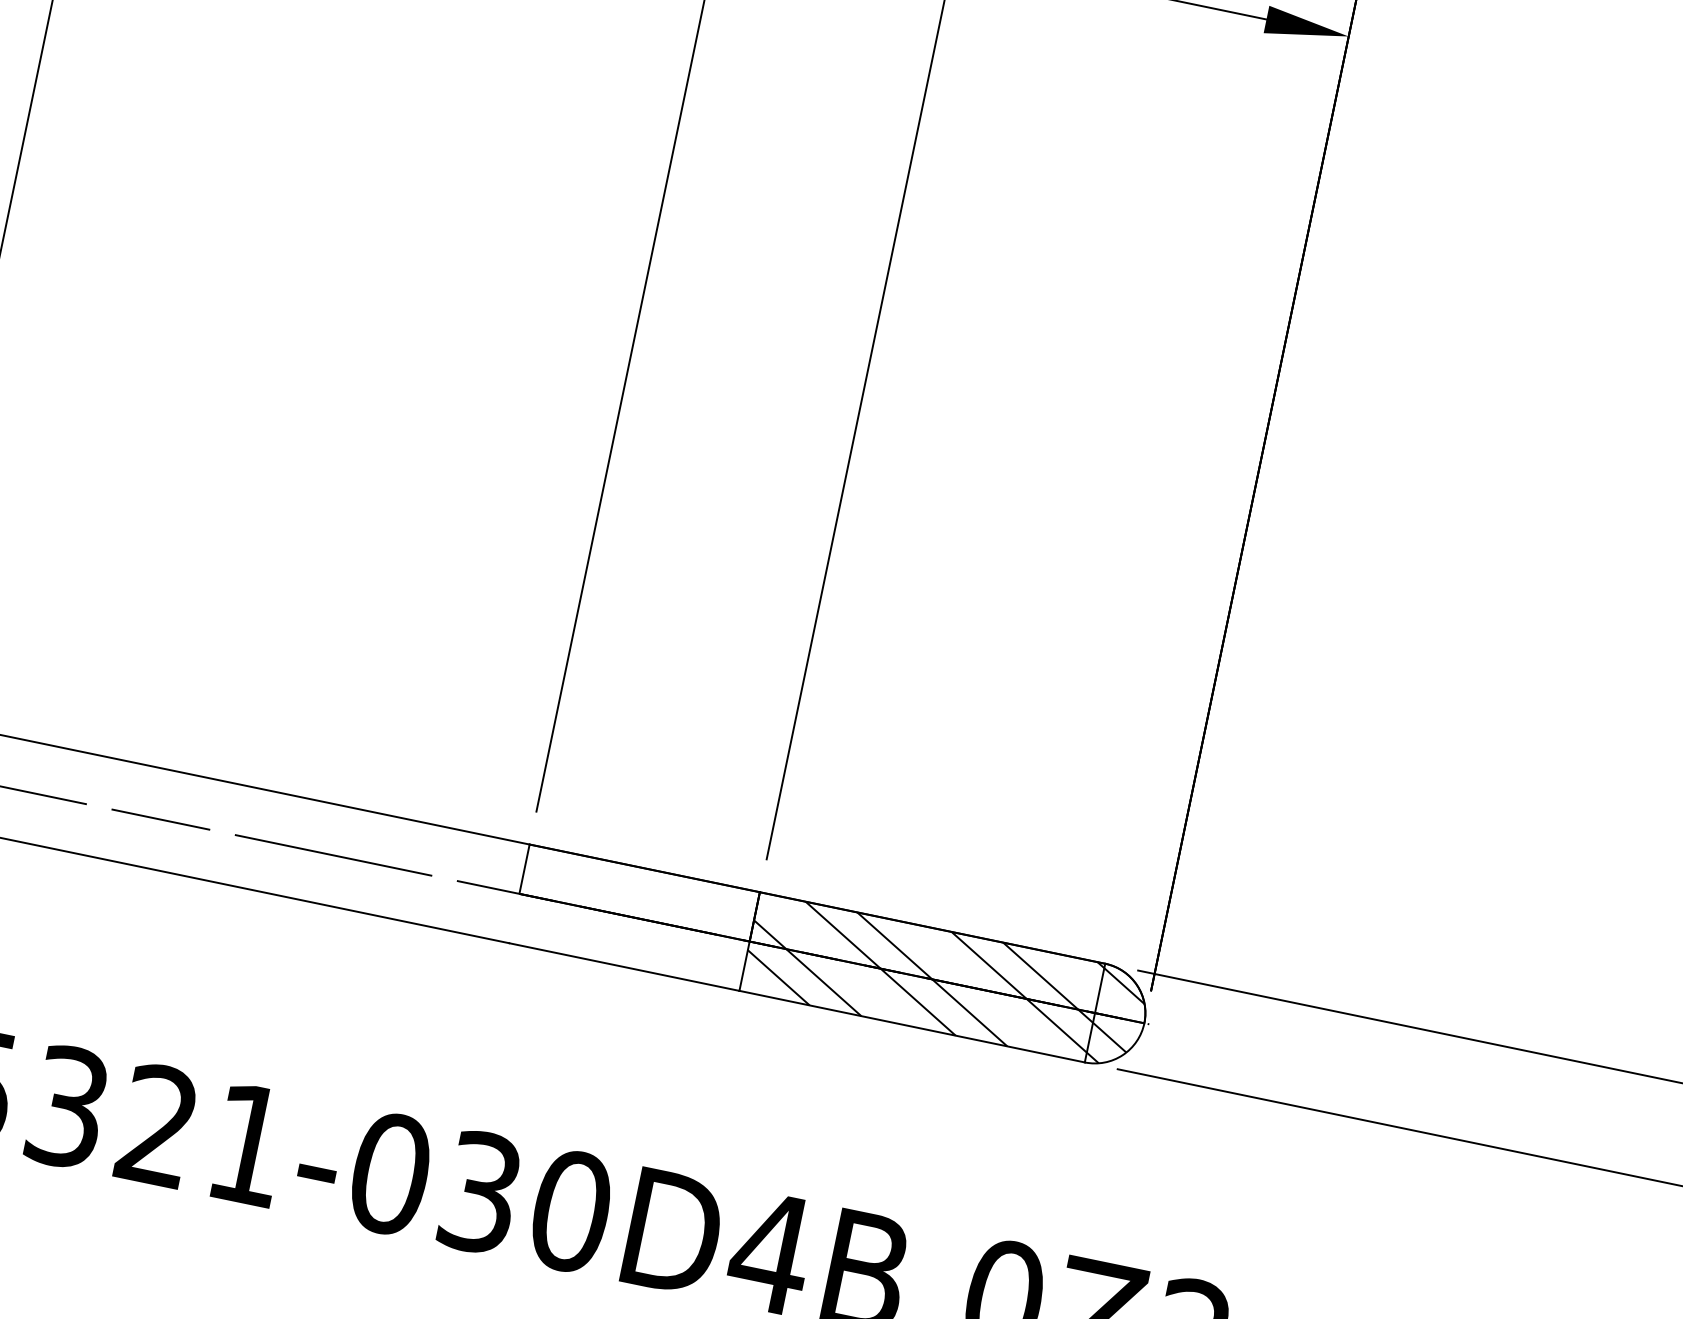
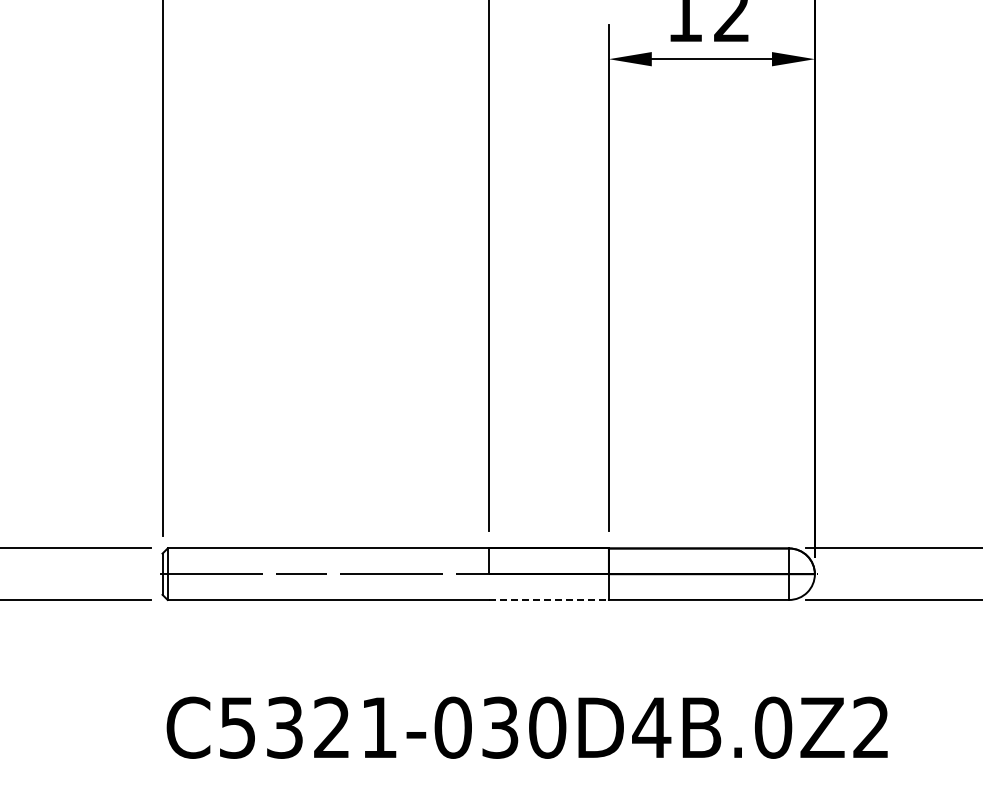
line: (625, 966) -> (549, 599), solid -> dashed
hatch: (944, 980) -> (710, 573), removed

